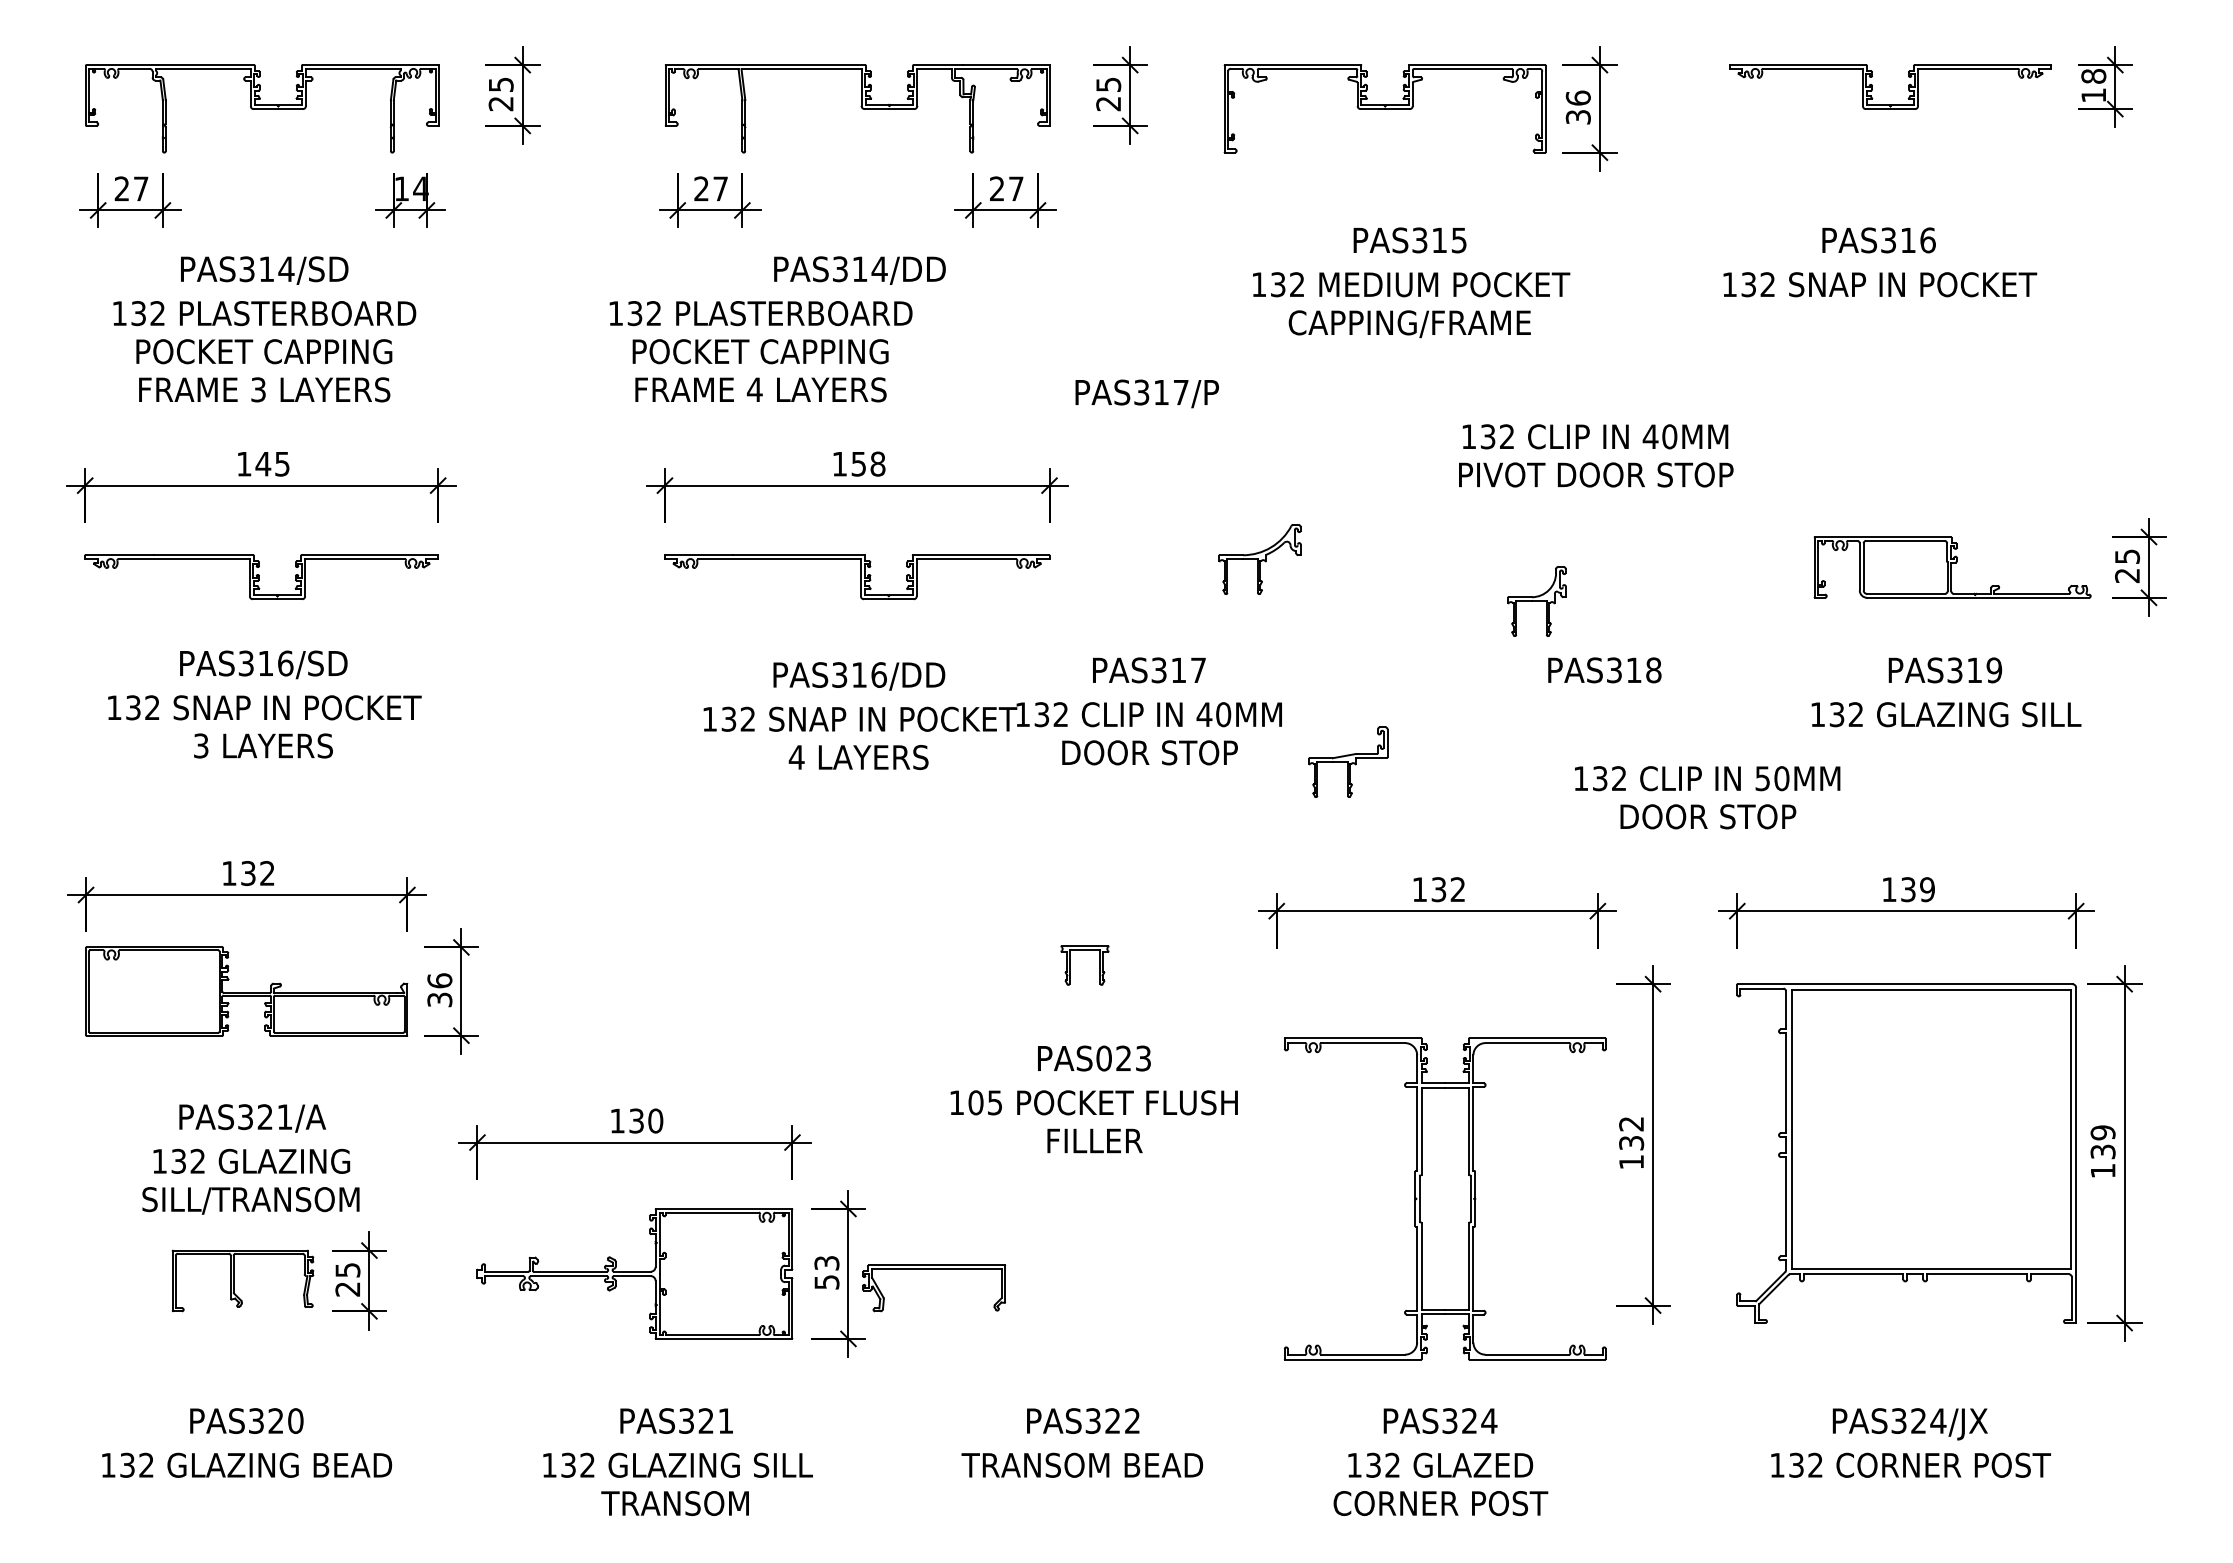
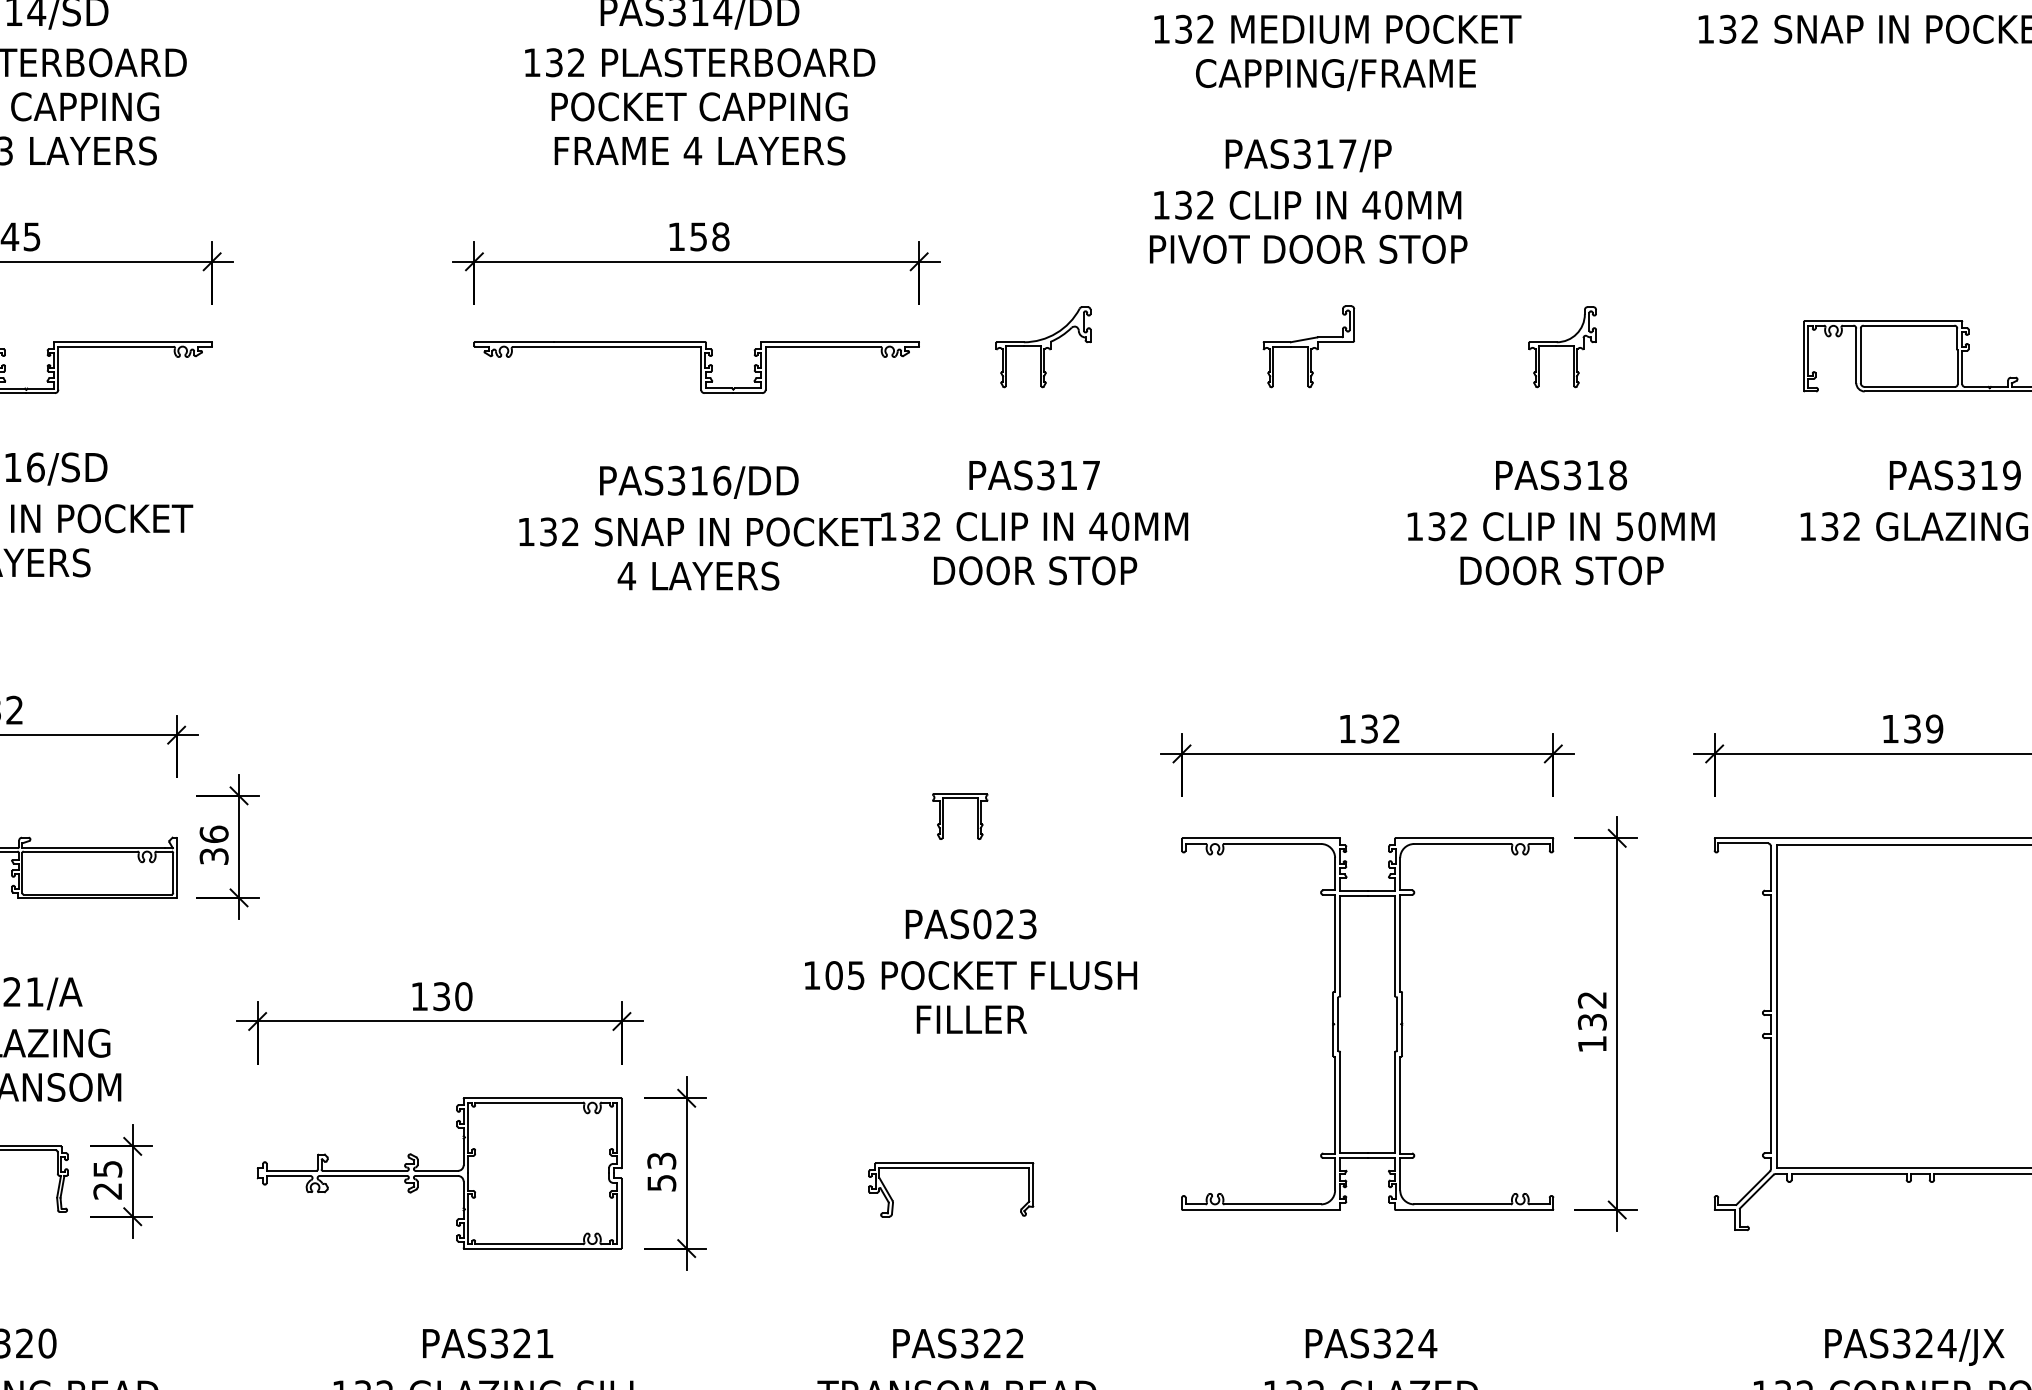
text: (760, 351) -> (699, 106), moved
text: (1146, 393) -> (1307, 155), moved
text: (1596, 455) -> (1308, 226), moved
part: (1259, 559) -> (1042, 347), moved
part: (1536, 601) -> (1562, 347), moved
part: (1348, 761) -> (1308, 346), moved
text: (1707, 797) -> (1561, 548), moved
part: (1444, 1198) -> (1366, 1023), moved
part: (934, 1269) -> (951, 1168), moved

